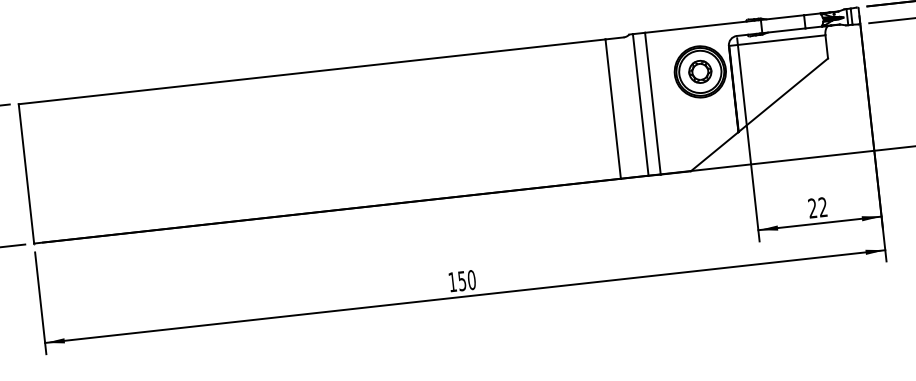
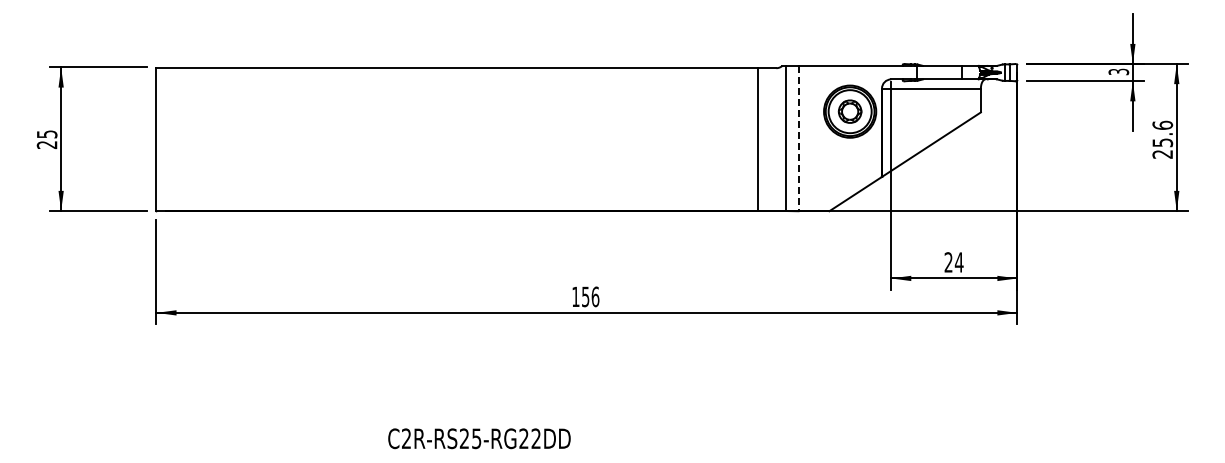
line: (652, 103) -> (798, 138), solid -> dashed
text: (822, 207) -> (958, 262), 22 -> 24
text: (471, 279) -> (595, 296), 150 -> 156

